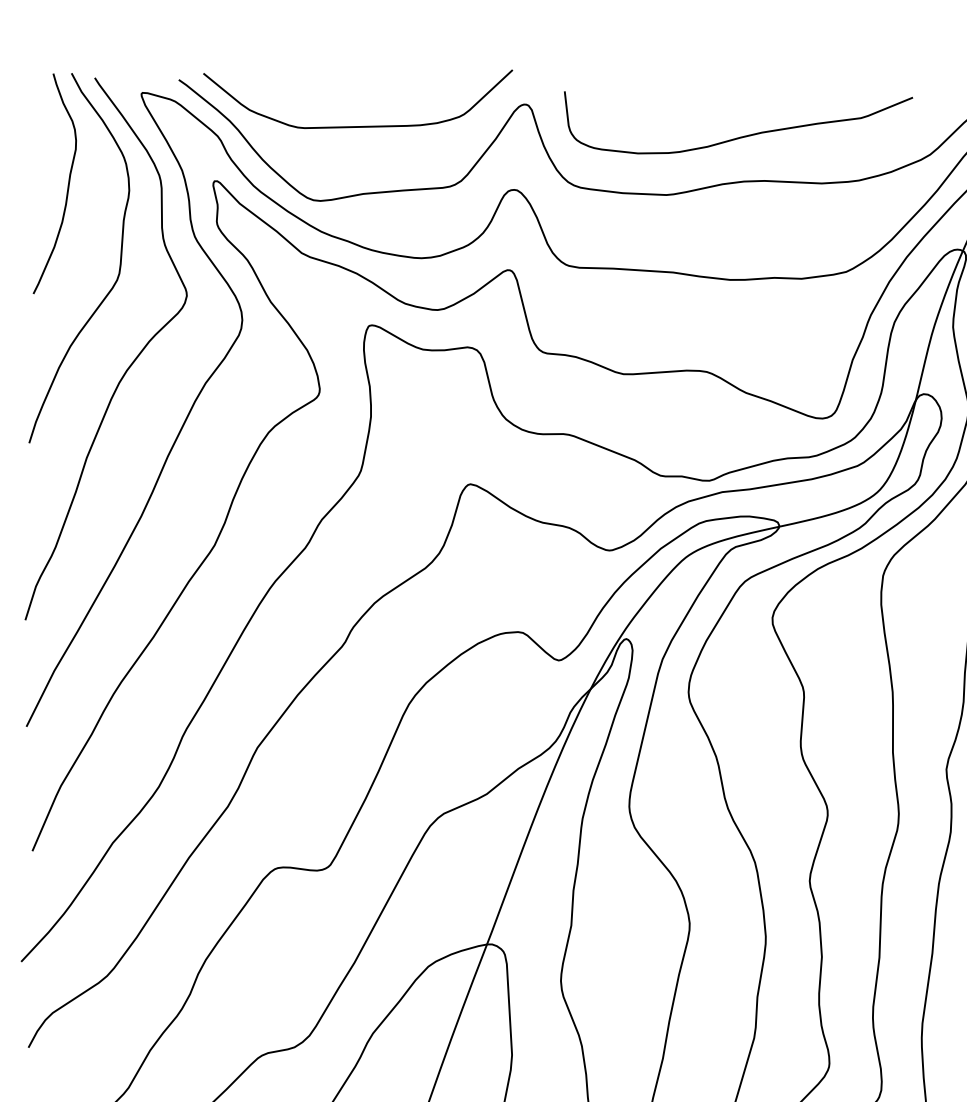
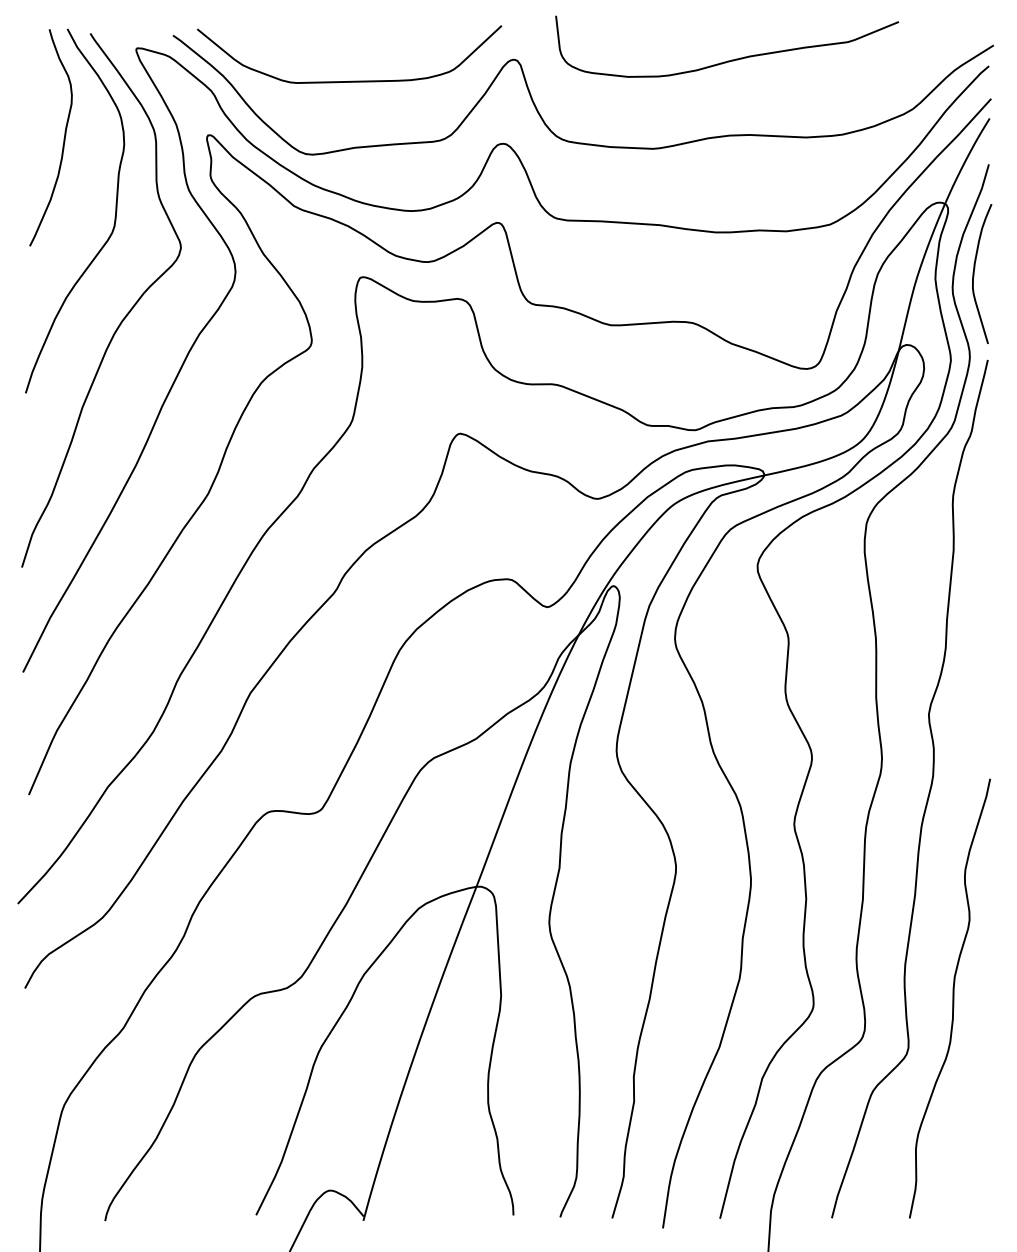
curve: (742, 135) -> (731, 59), moved

